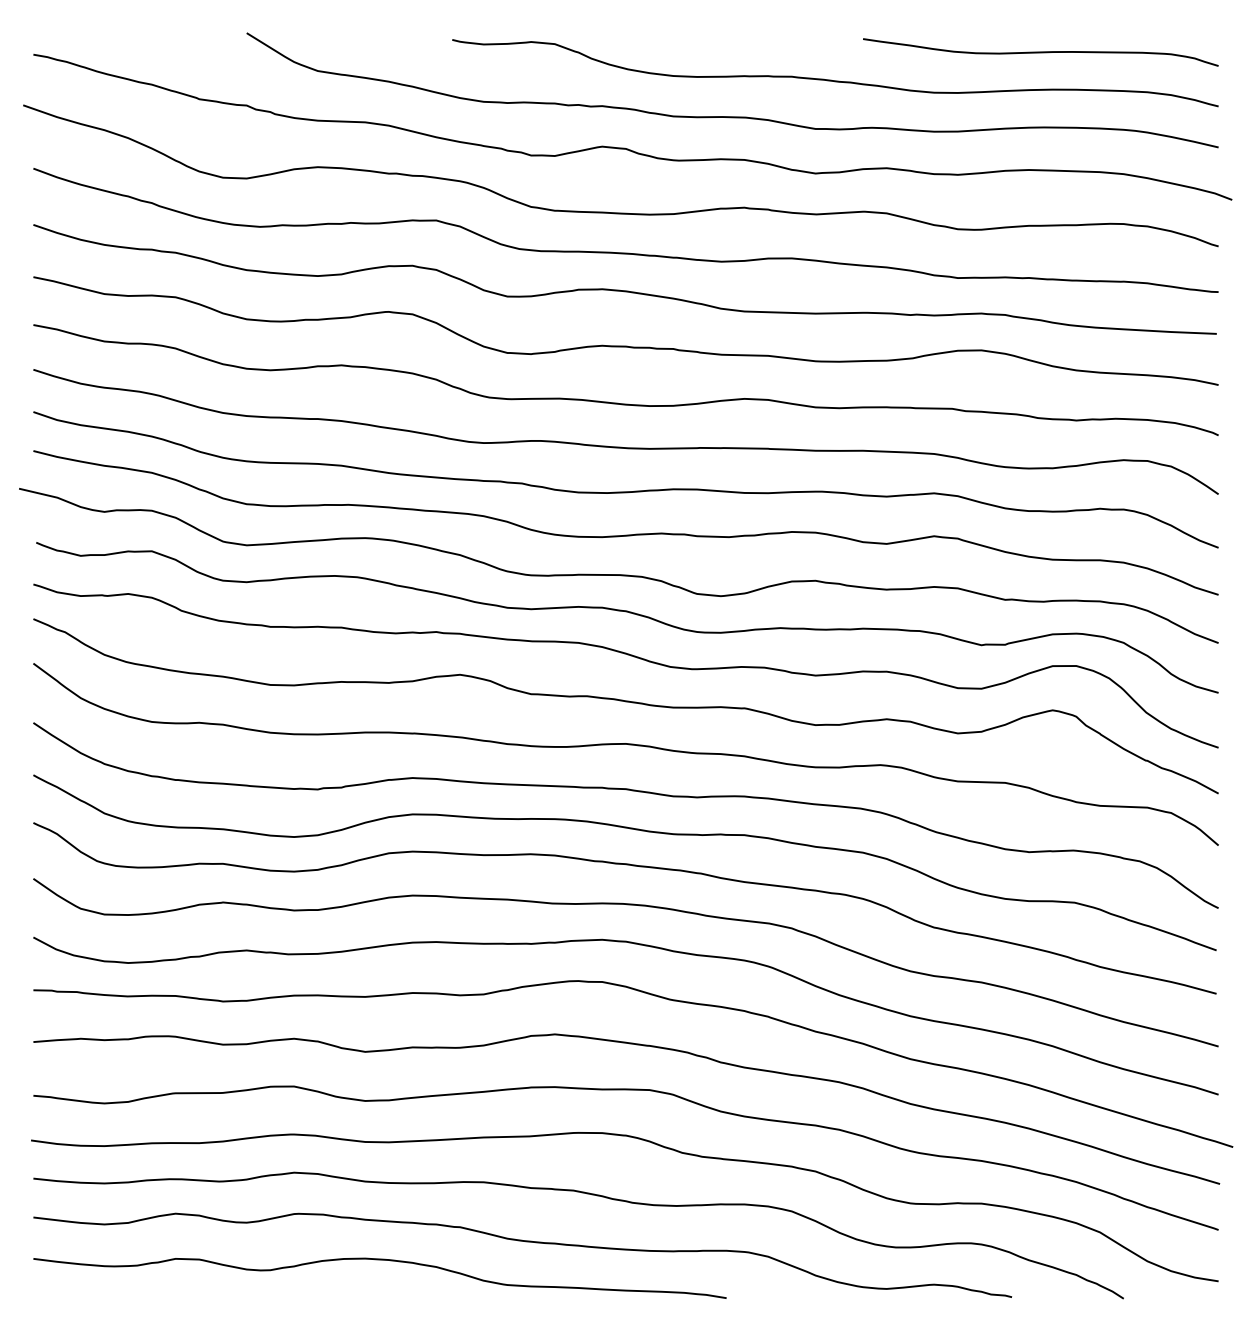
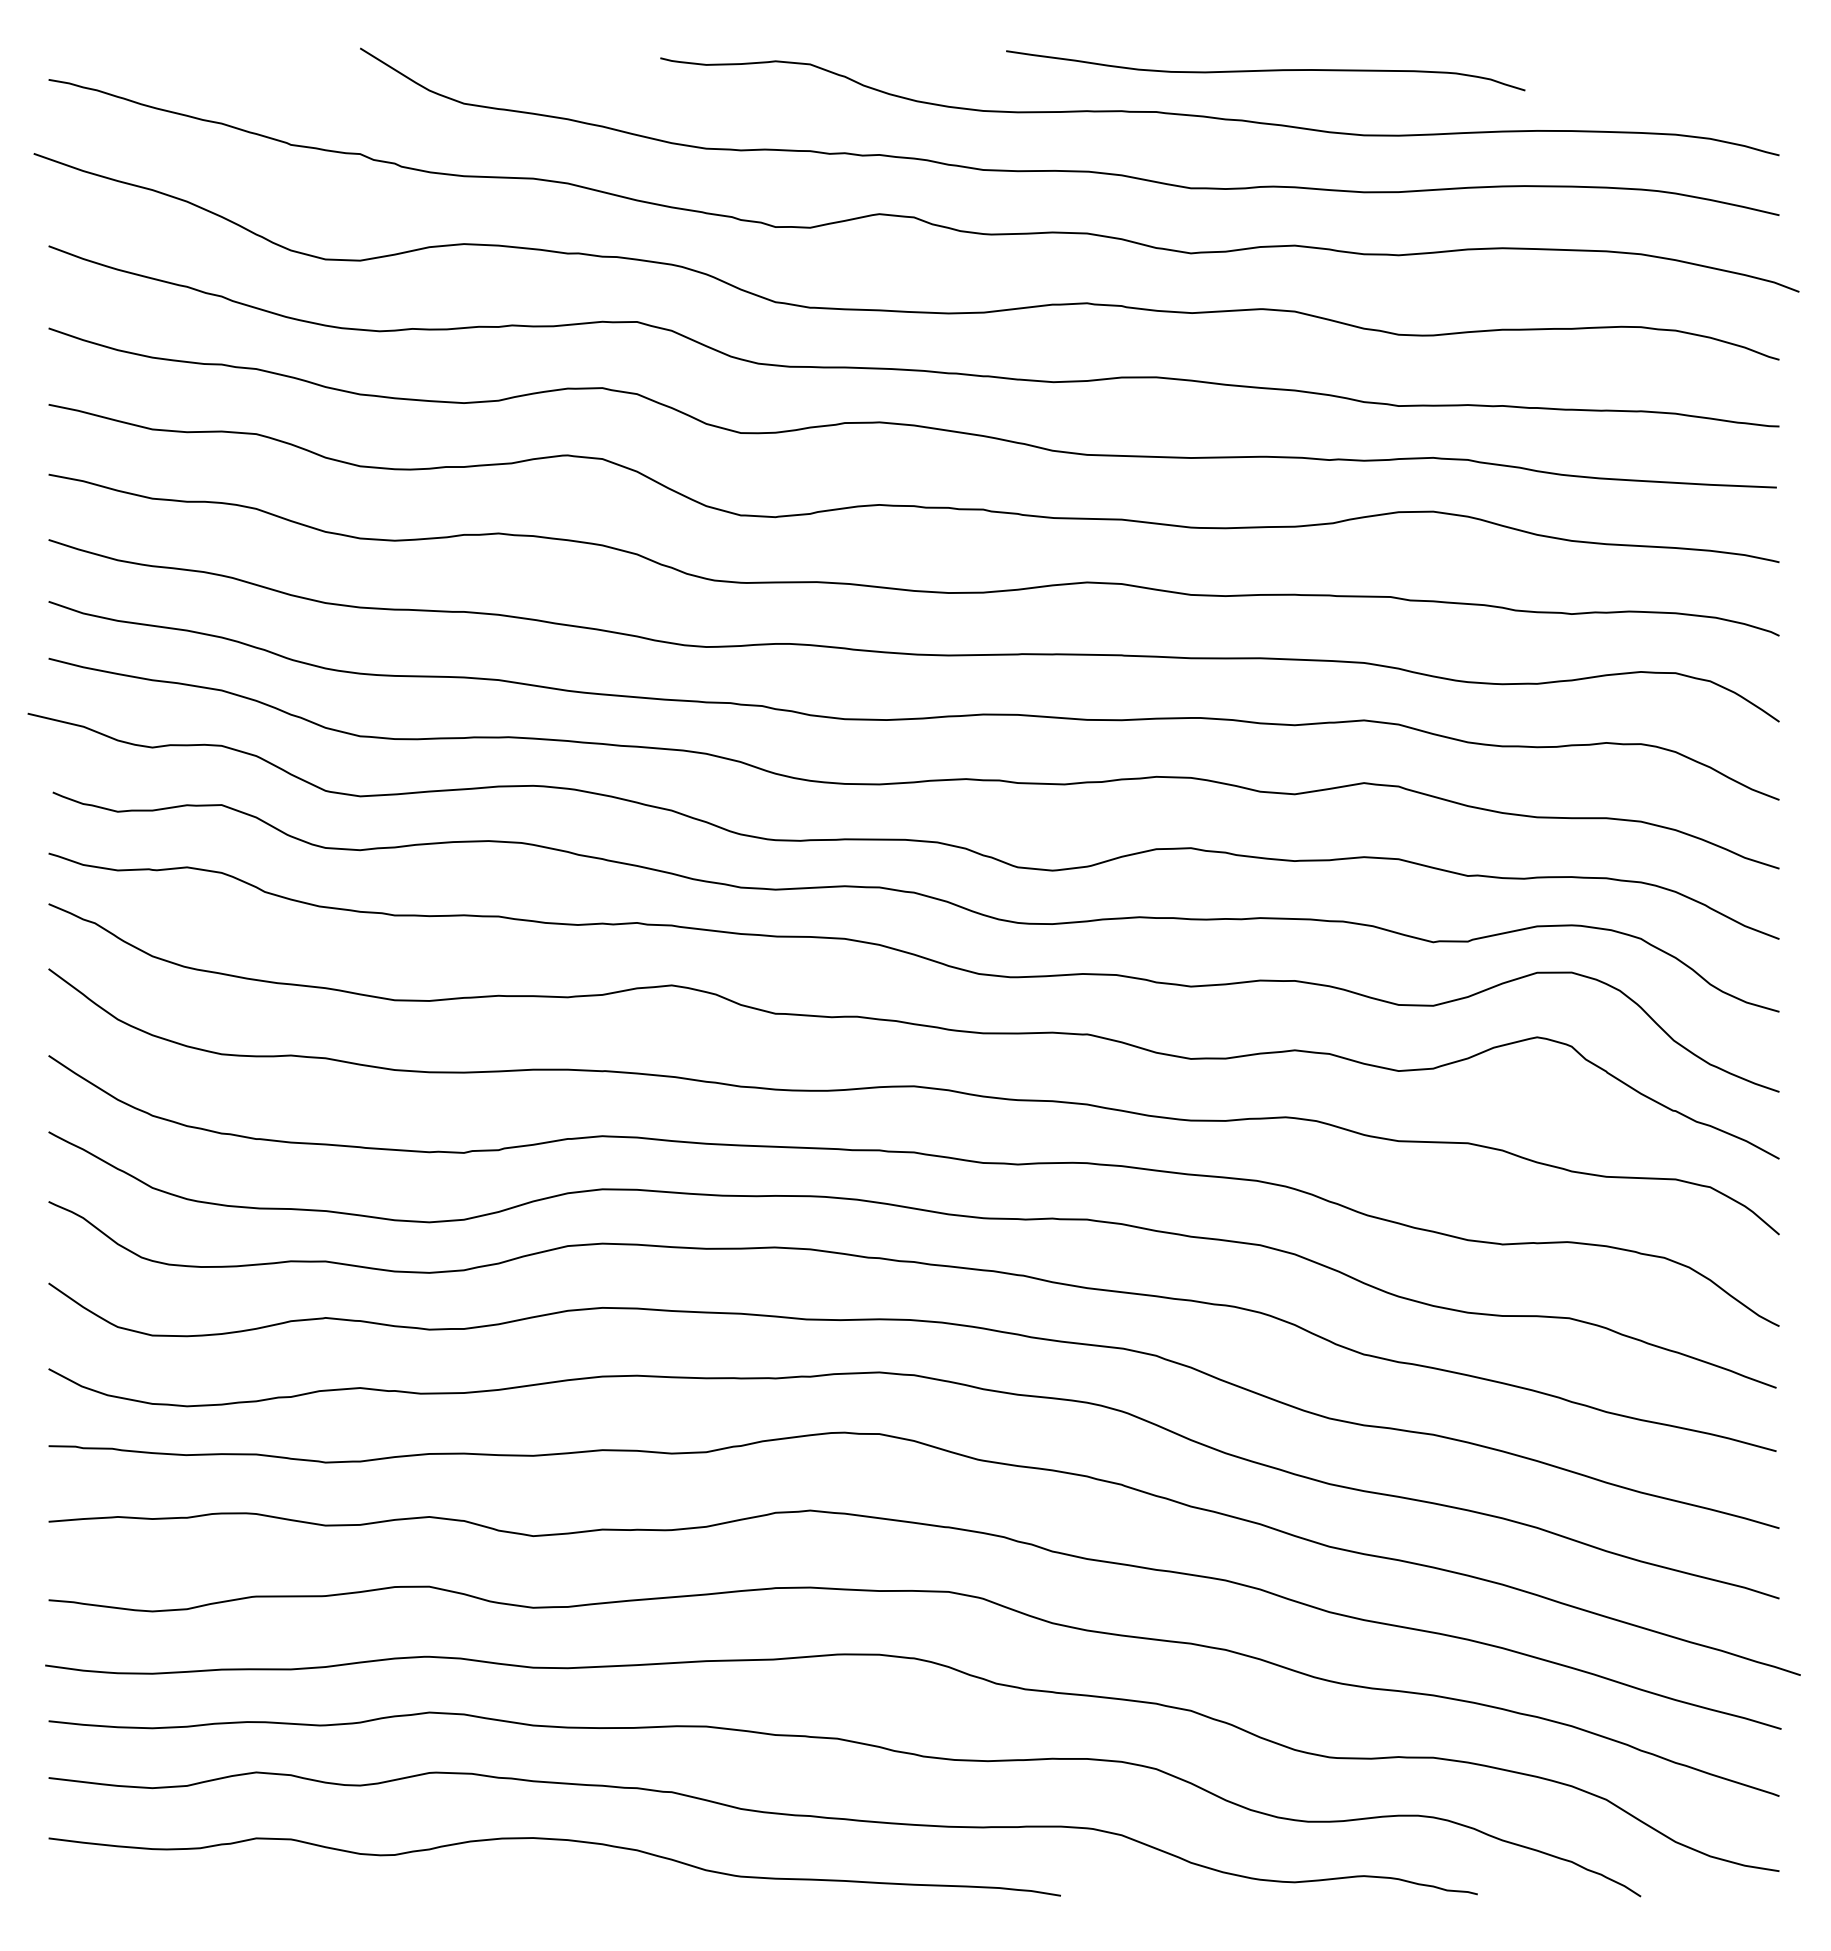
curve: (1040, 52) -> (1265, 70), moved

